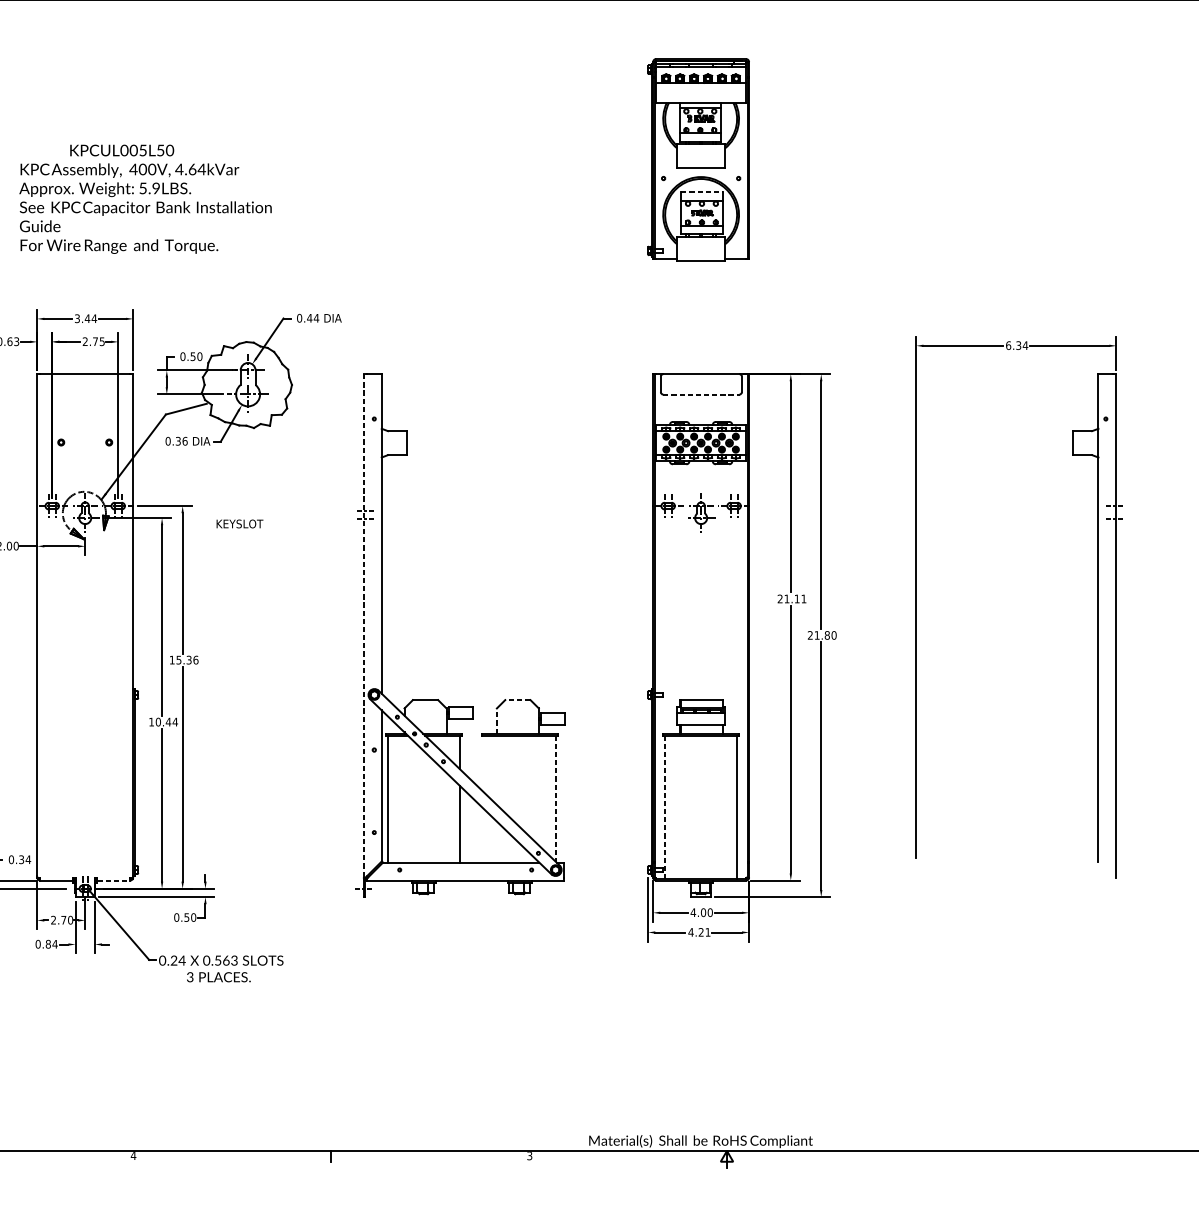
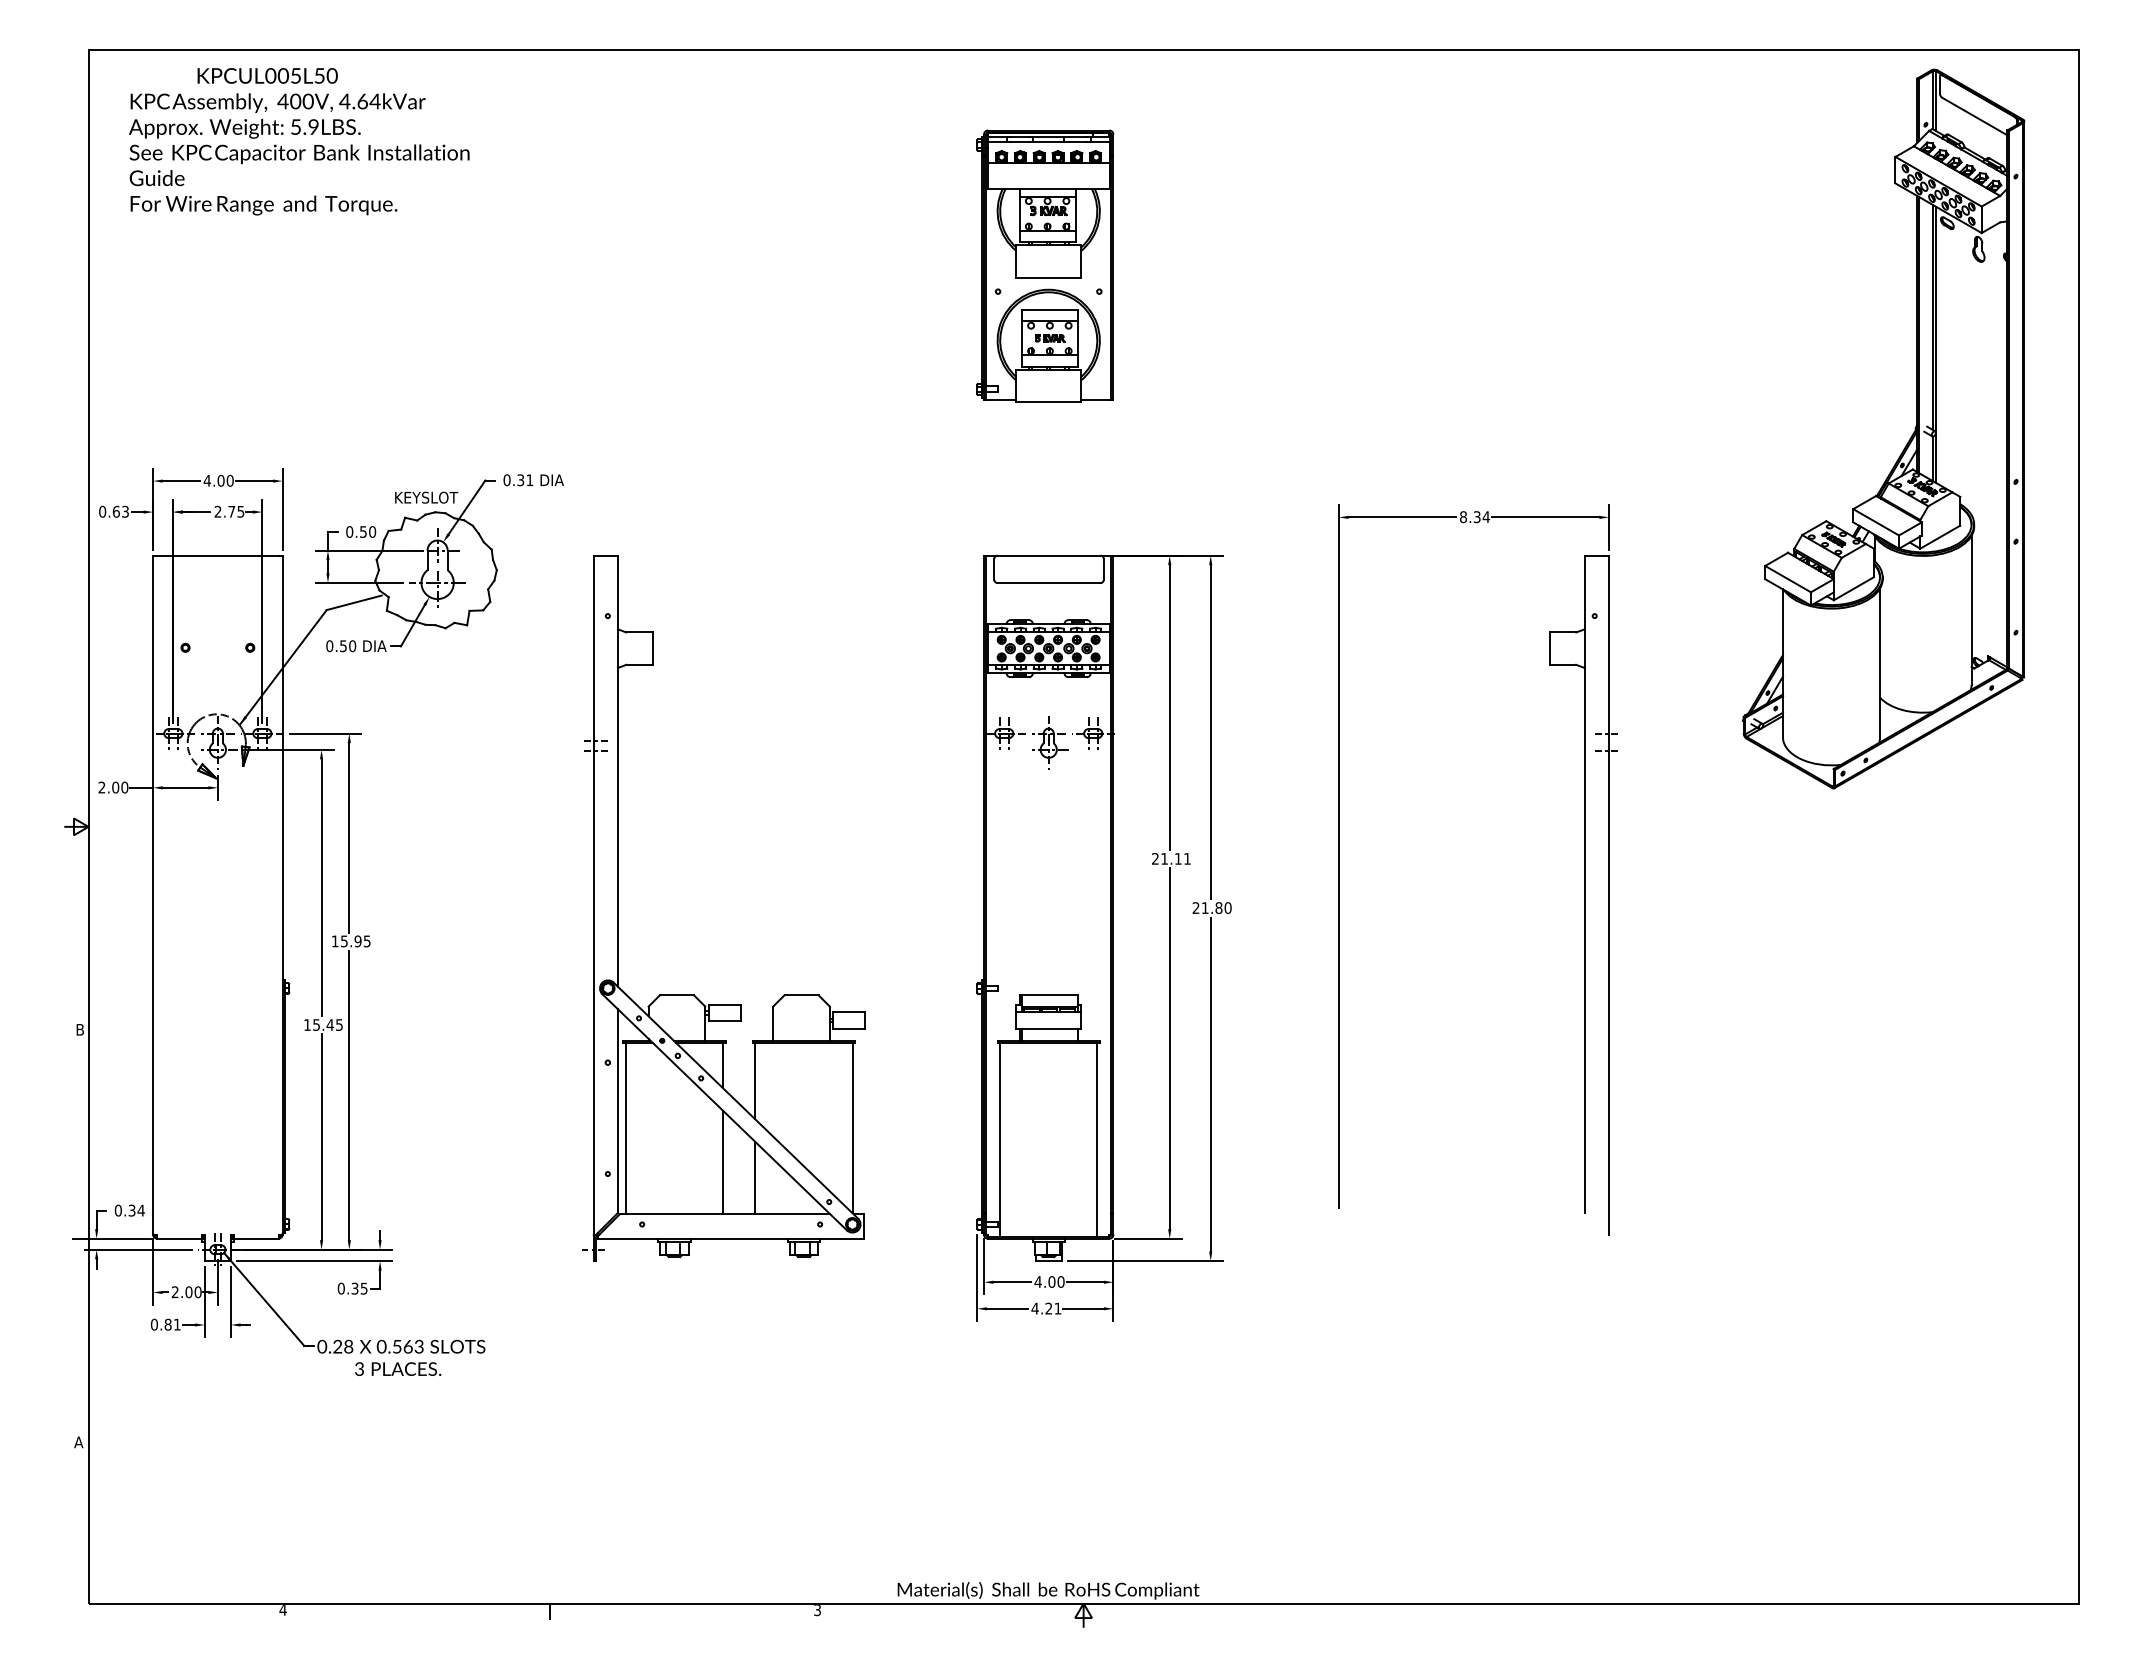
line: (701, 192) -> (1049, 310), dashed -> solid
text: (145, 199) -> (299, 141), moved
text: (85, 318) -> (218, 480), 3.44 -> 4.00
text: (313, 318) -> (525, 480), 0.44 -> 0.31
text: (1008, 345) -> (1463, 516), 6.34 -> 8.34
line: (701, 394) -> (1049, 583), dashed -> solid
text: (182, 440) -> (348, 645), 0.36 -> 0.50
text: (239, 523) -> (426, 497), moved
line: (363, 626) -> (593, 895), dashed -> solid
text: (192, 660) -> (362, 941), 15.36 -> 15.95
line: (517, 700) -> (801, 995), dashed -> solid
text: (167, 721) -> (328, 1024), 10.44 -> 15.45
line: (497, 721) -> (773, 1023), dashed -> solid
line: (483, 764) -> (755, 1081), added
line: (555, 798) -> (852, 1128), dashed -> solid
line: (665, 807) -> (1000, 1139), dashed -> solid
line: (483, 835) -> (755, 1178), added
line: (113, 880) -> (256, 1238), dashed -> solid
text: (190, 917) -> (359, 1288), 0.50 -> 0.35
text: (63, 920) -> (188, 1292), 2.70 -> 2.00
text: (54, 944) -> (176, 1324), 0.84 -> 0.81
text: (182, 960) -> (348, 1346), 0.24 -> 0.28

